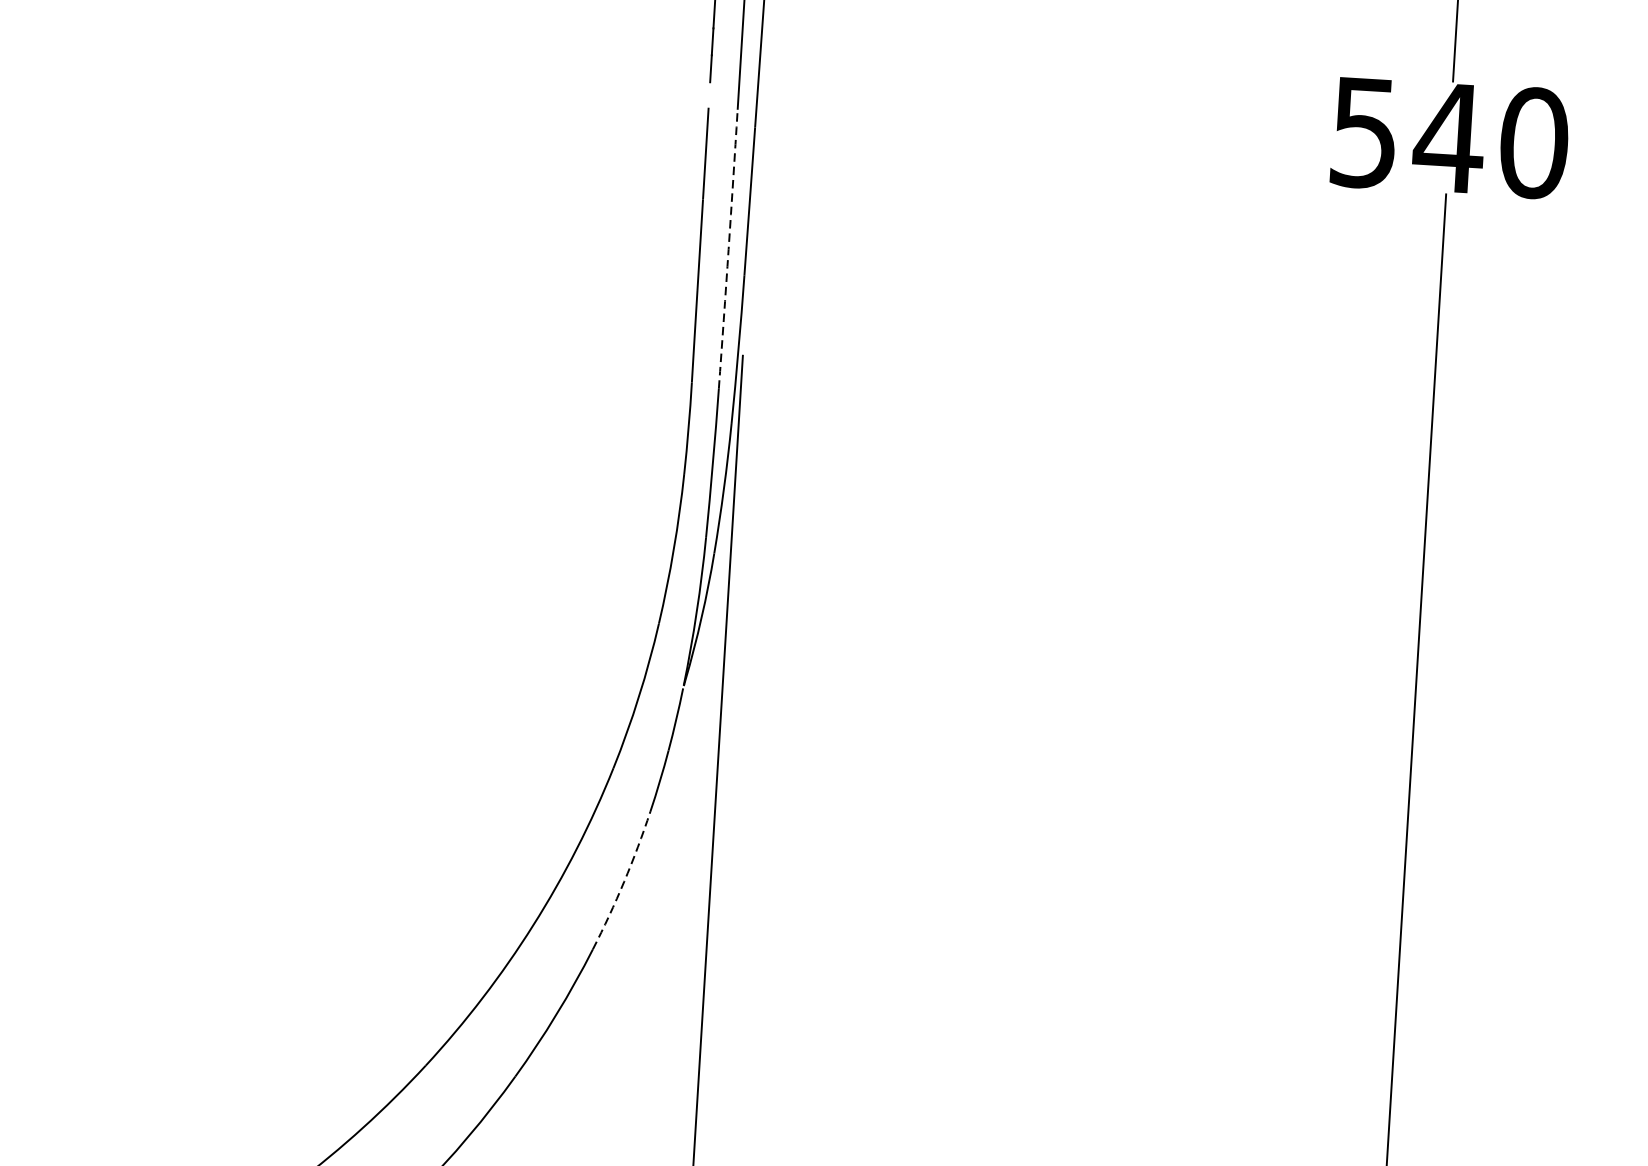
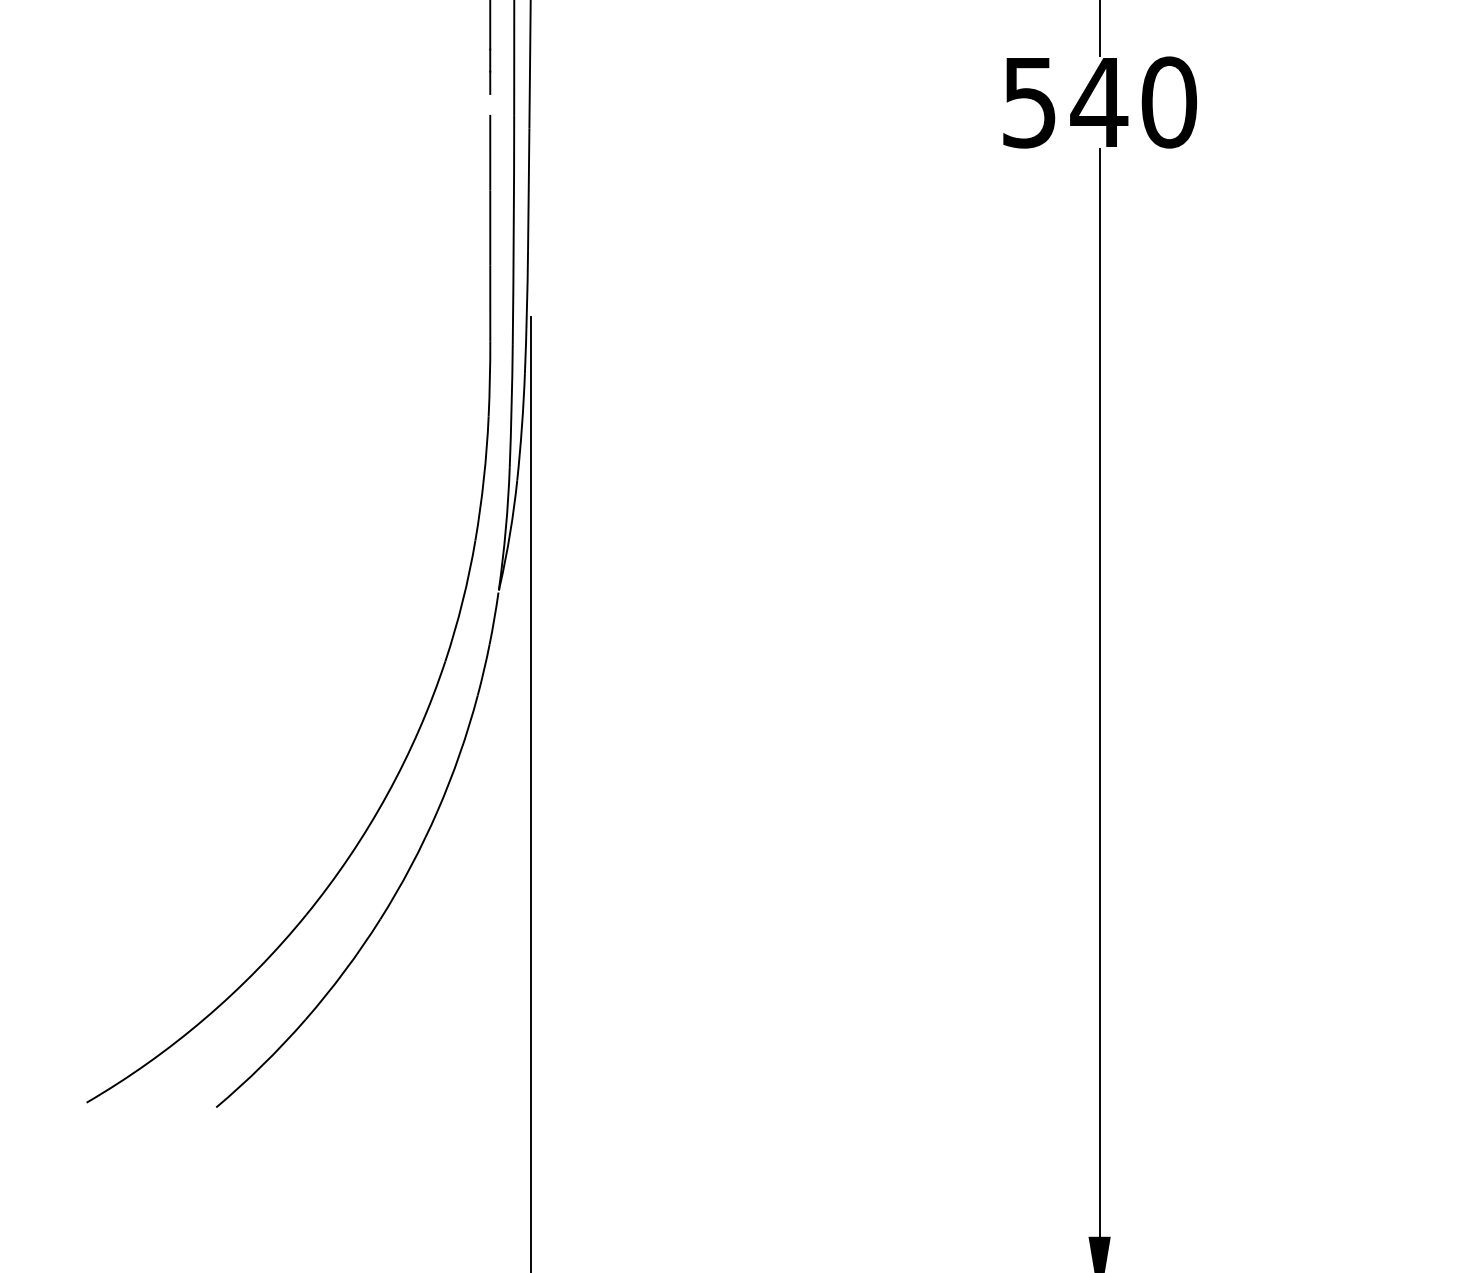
arc: (728, 249) -> (513, 230), dashed -> solid
arc: (623, 882) -> (459, 754), dashed -> solid

